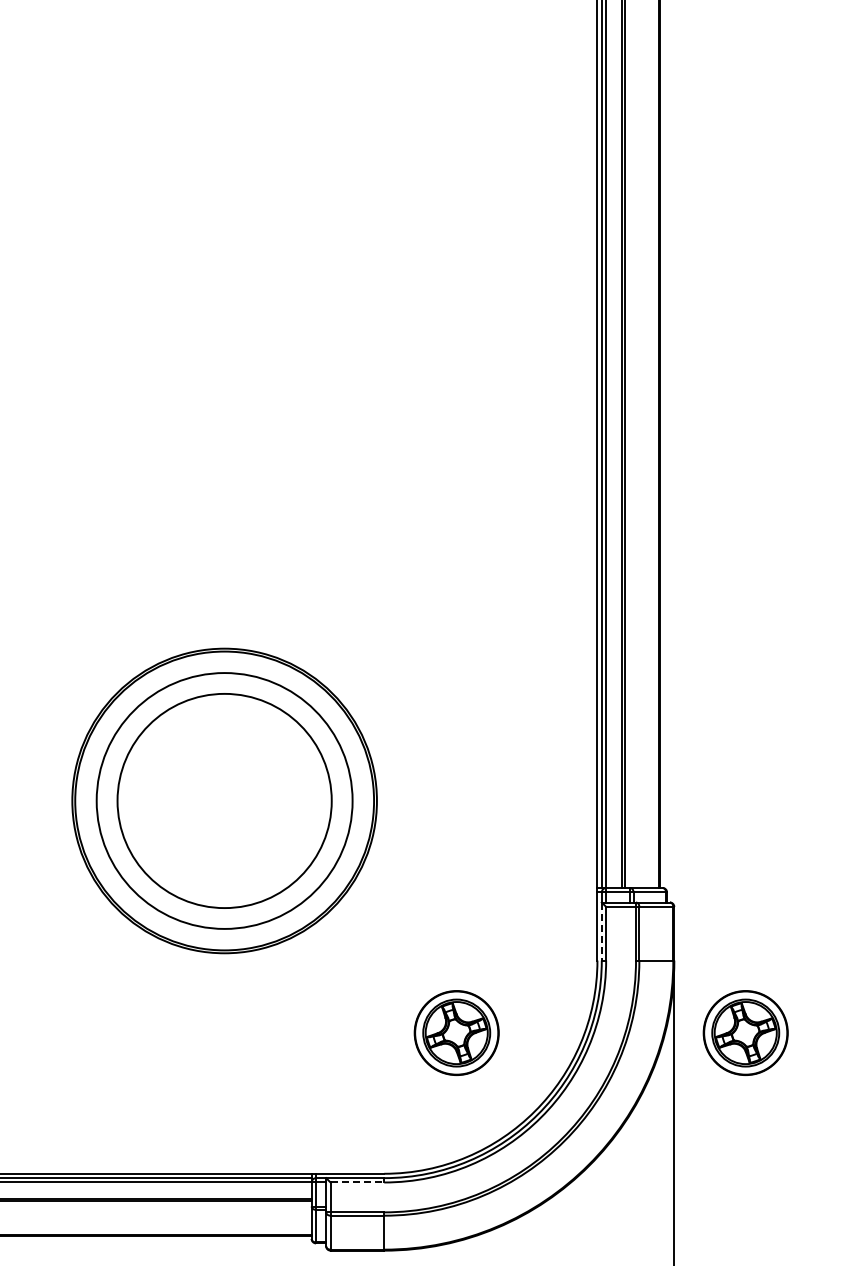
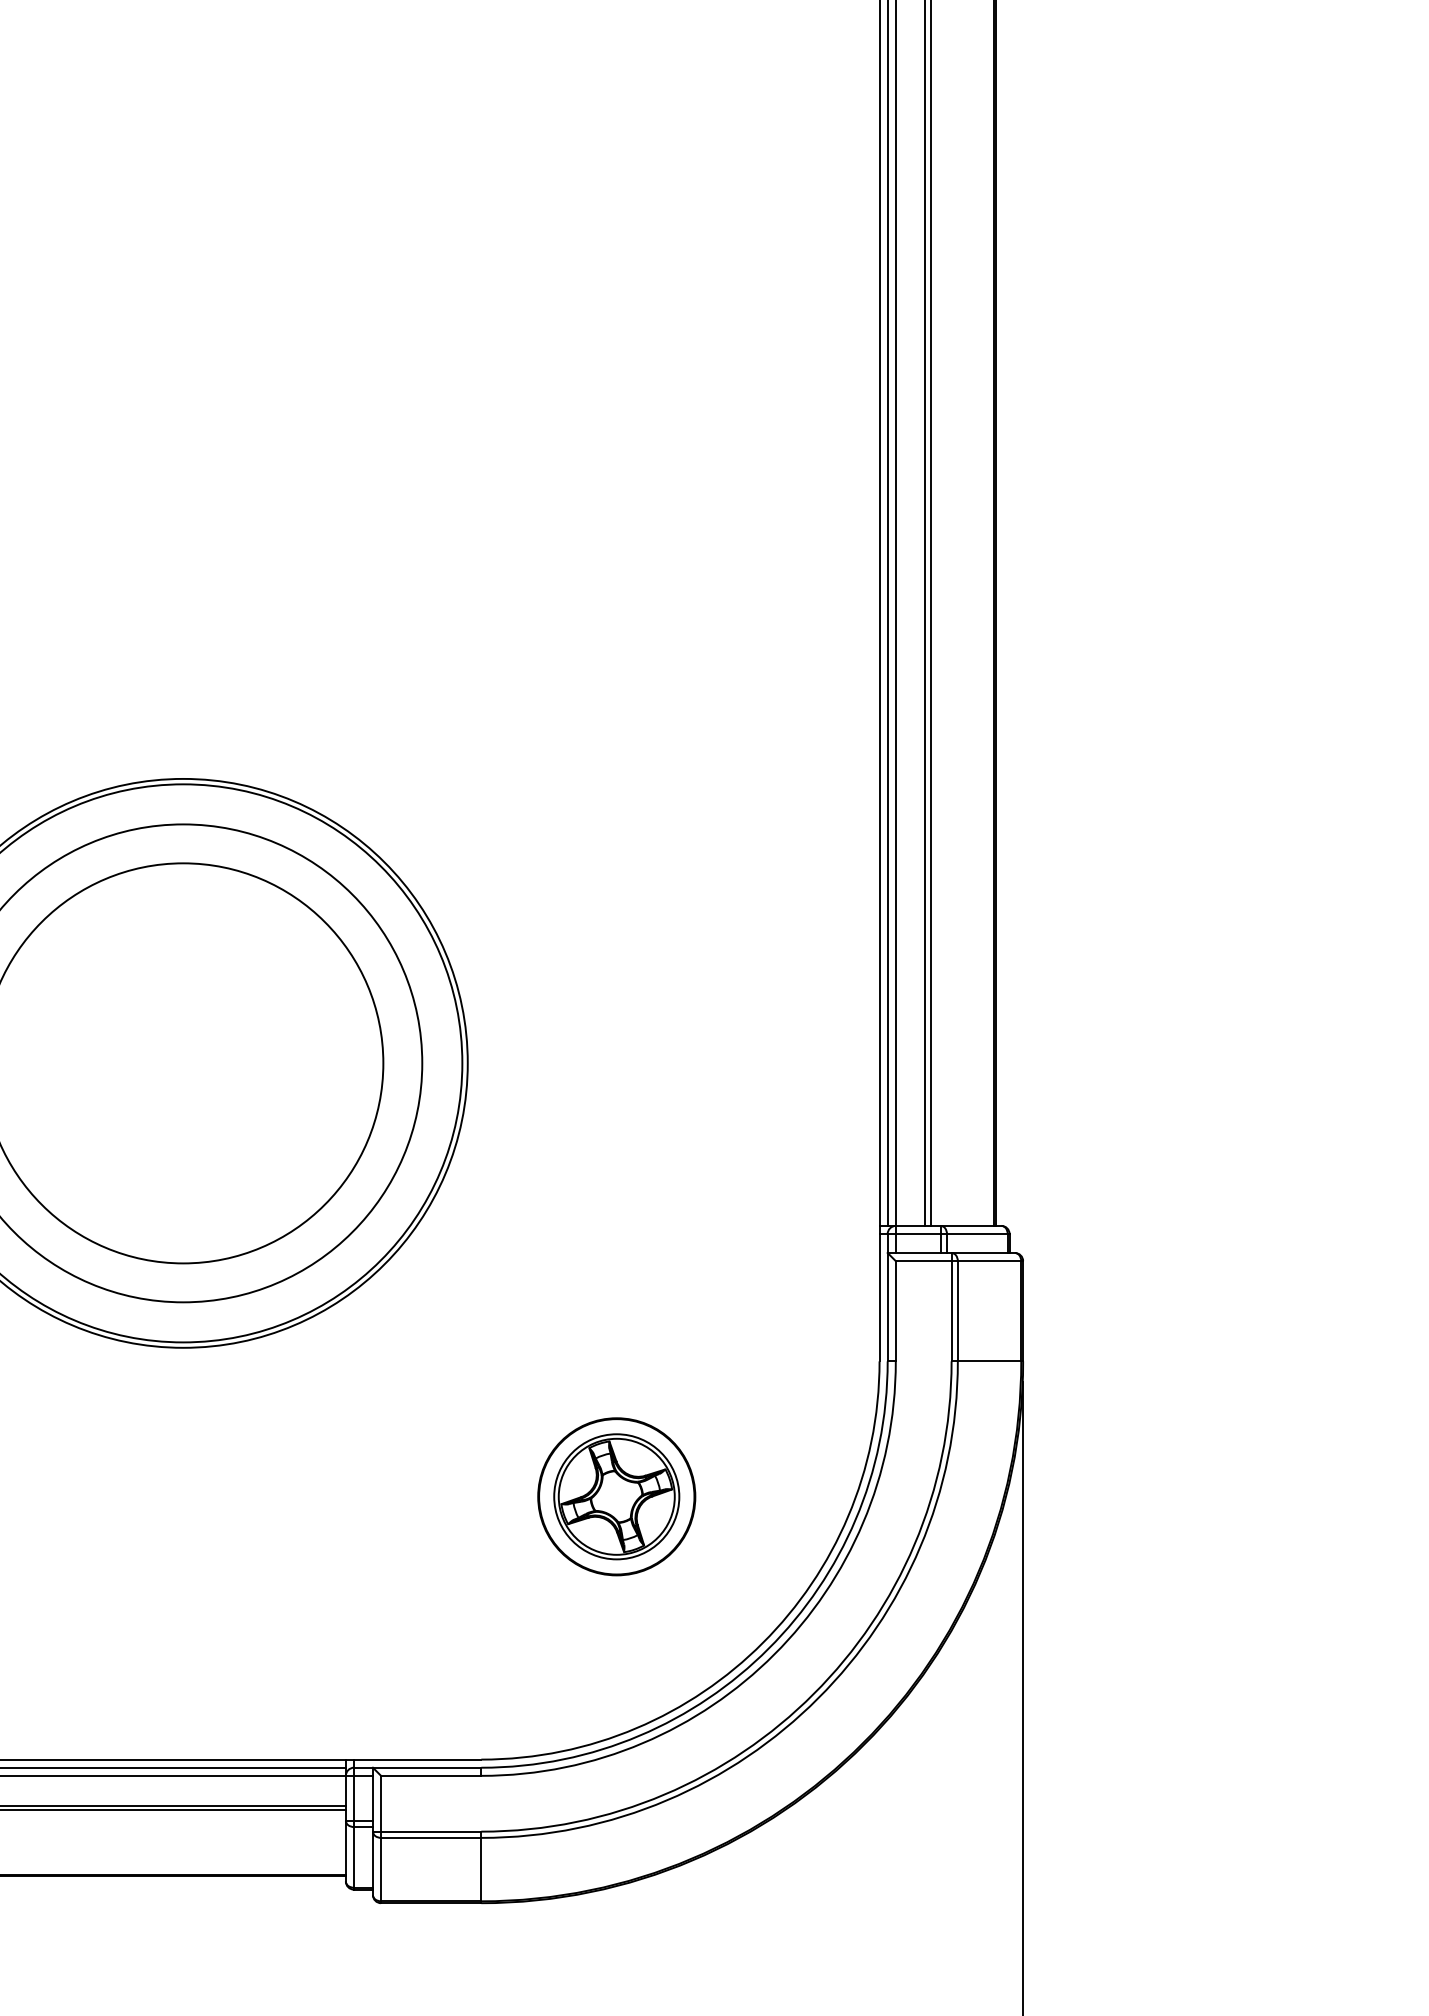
line: (601, 932) -> (887, 1308), dashed -> solid
part: (745, 1032) -> (1156, 1495), removed
line: (357, 1182) -> (431, 1775), dashed -> solid

